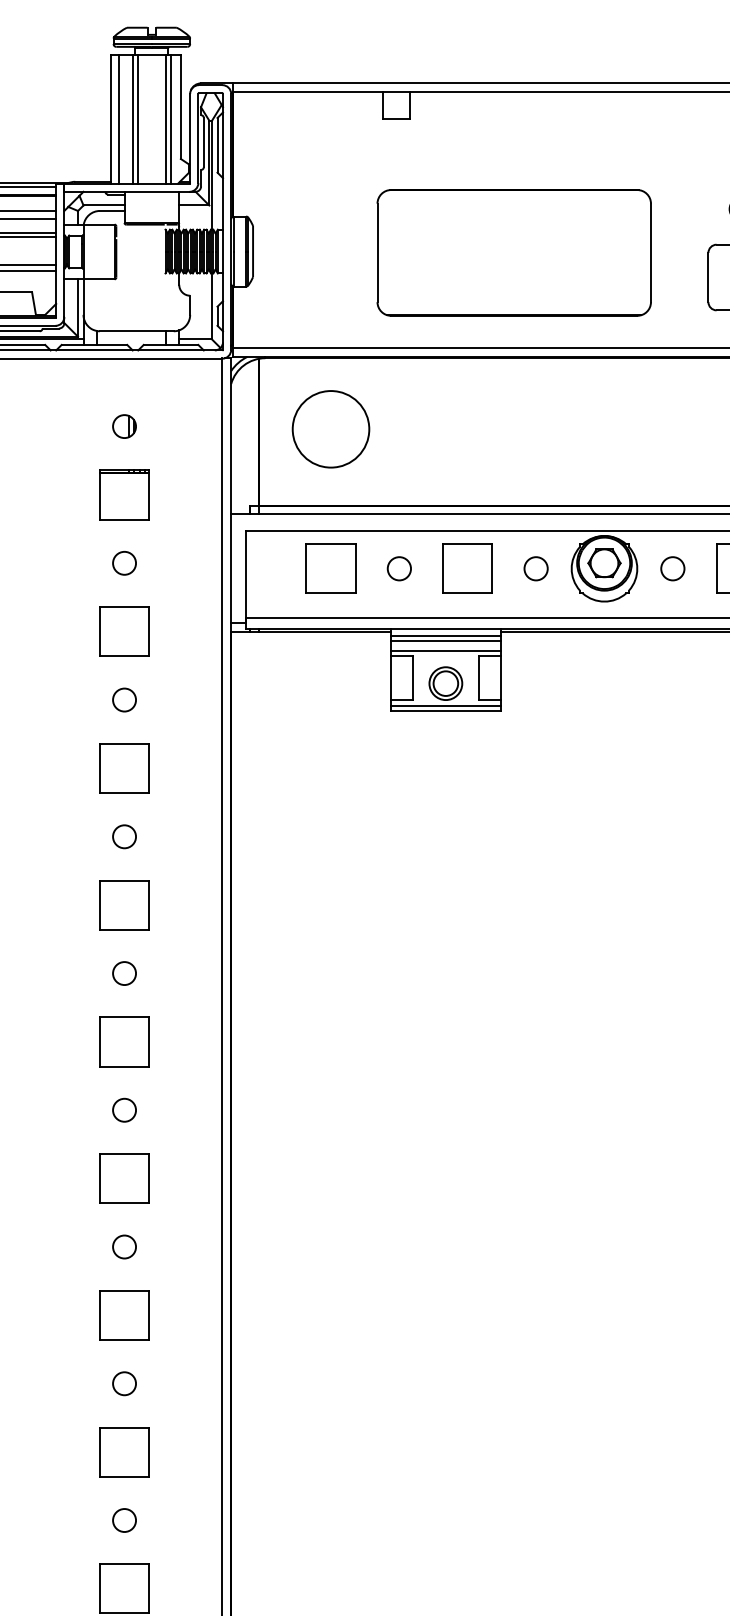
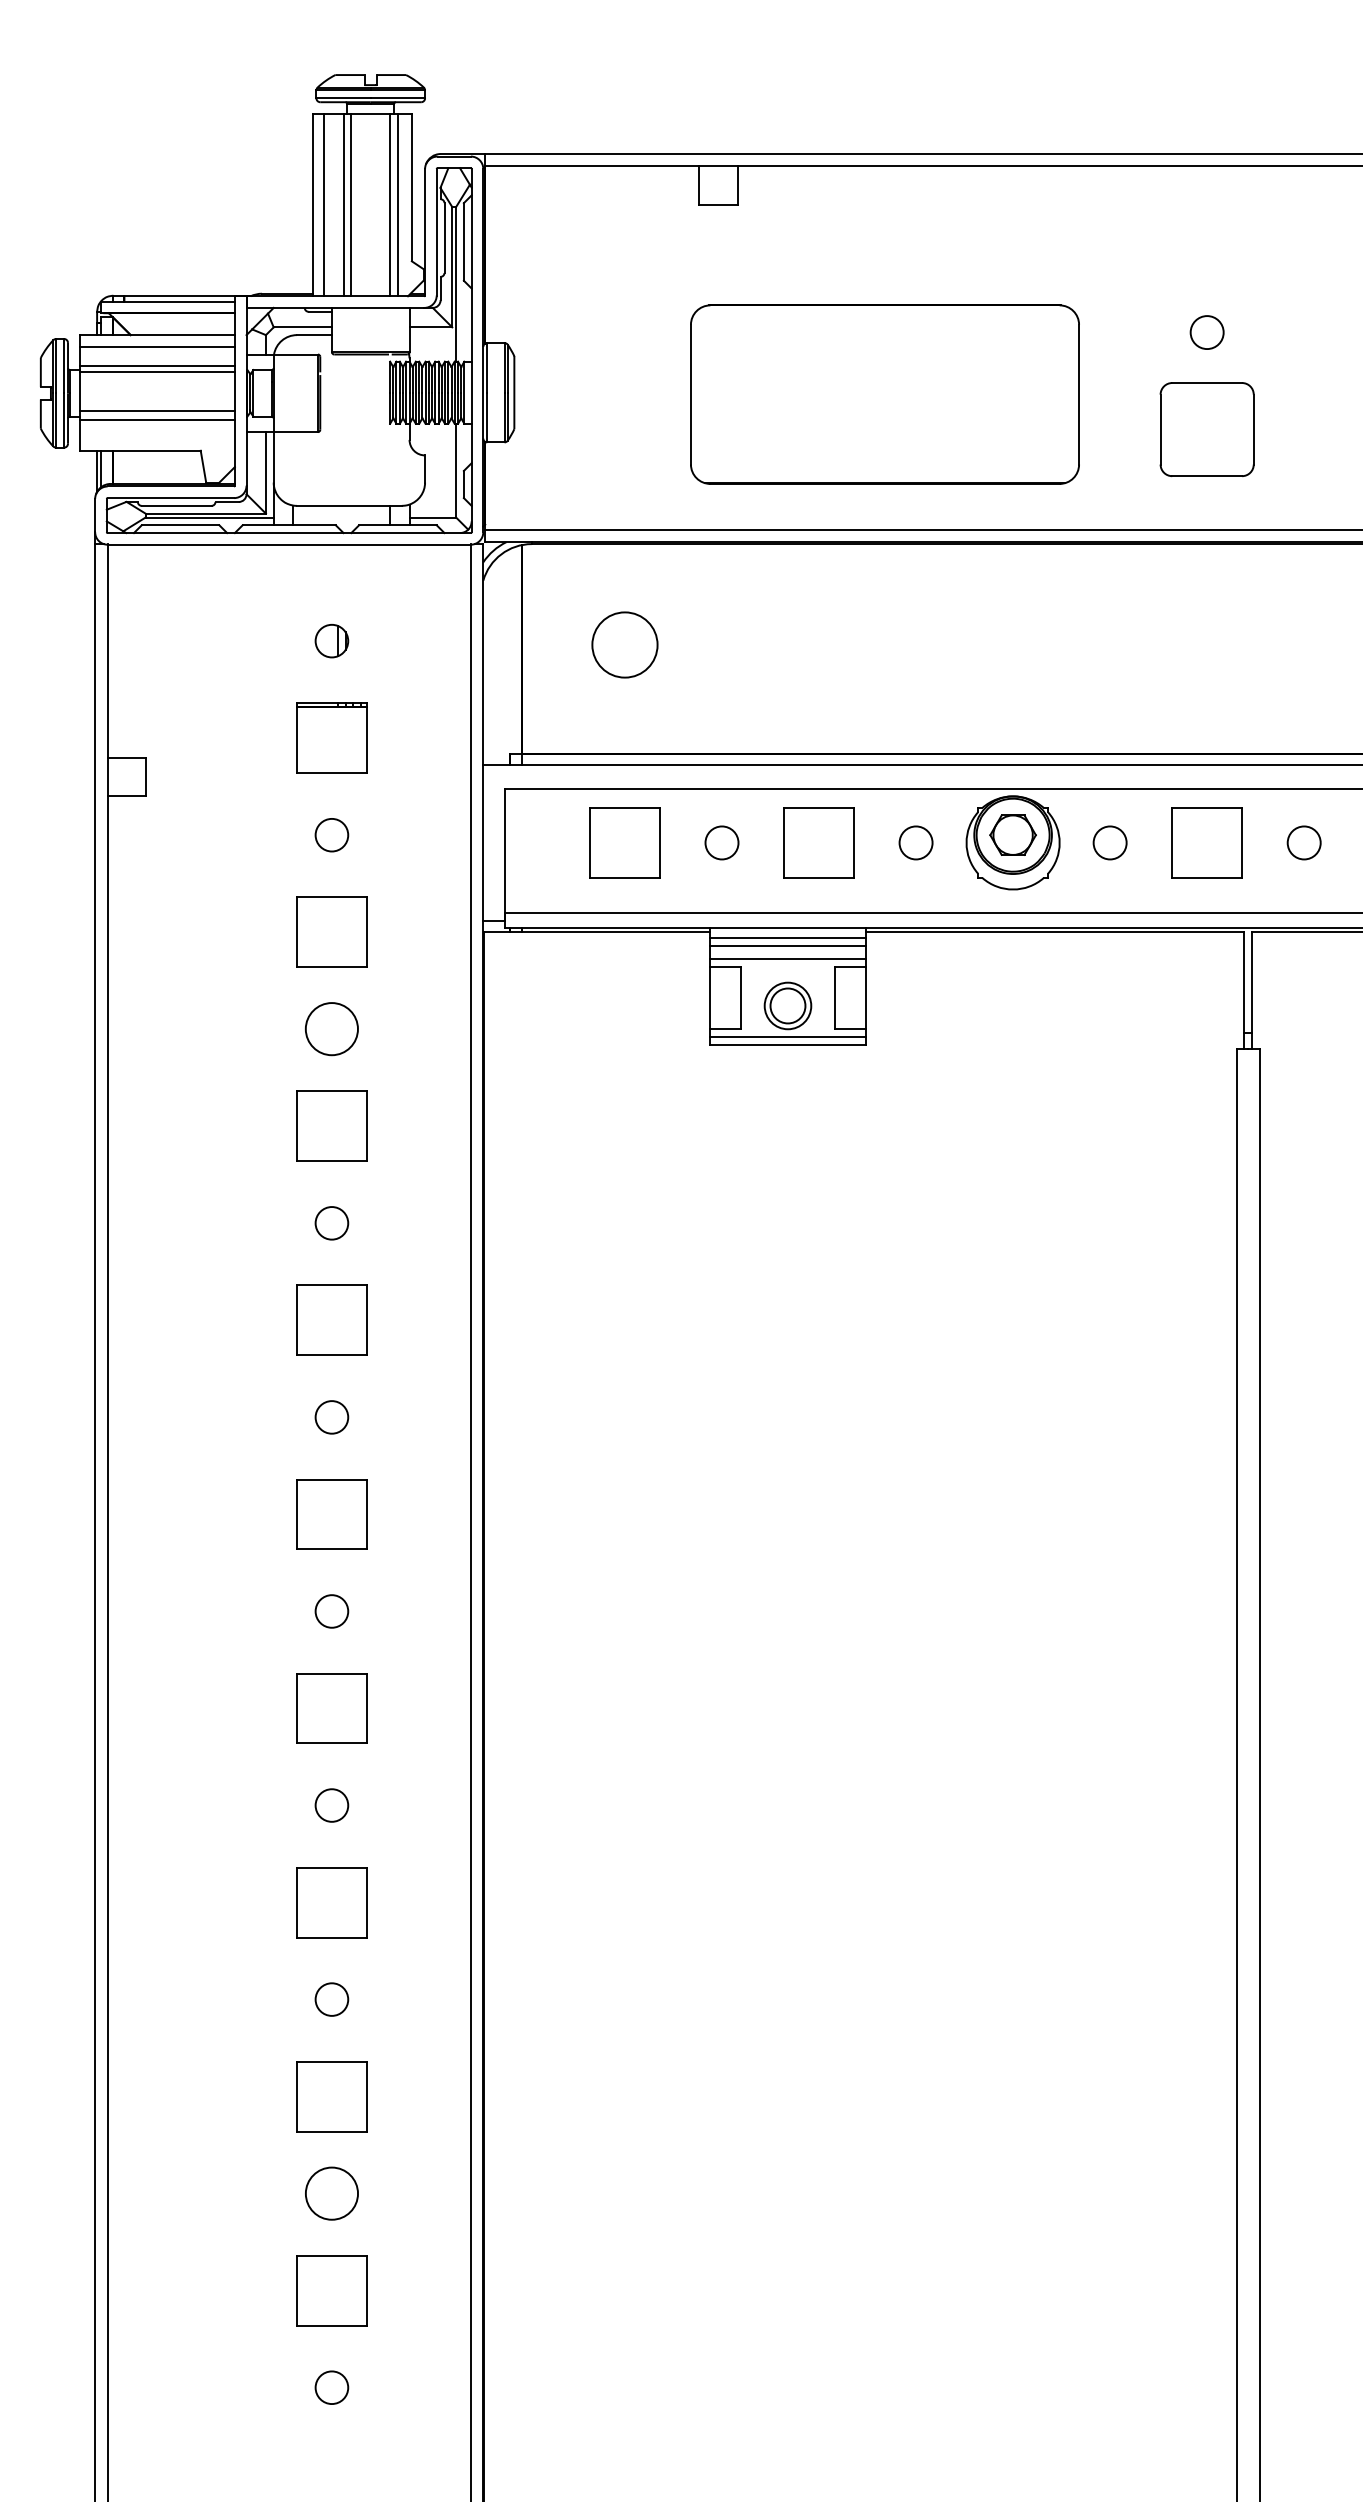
circle: (330, 428) -> (624, 644), size x0.6
circle: (124, 700) -> (331, 1029), size x1.6
circle: (124, 1520) -> (331, 2193), size x1.6

